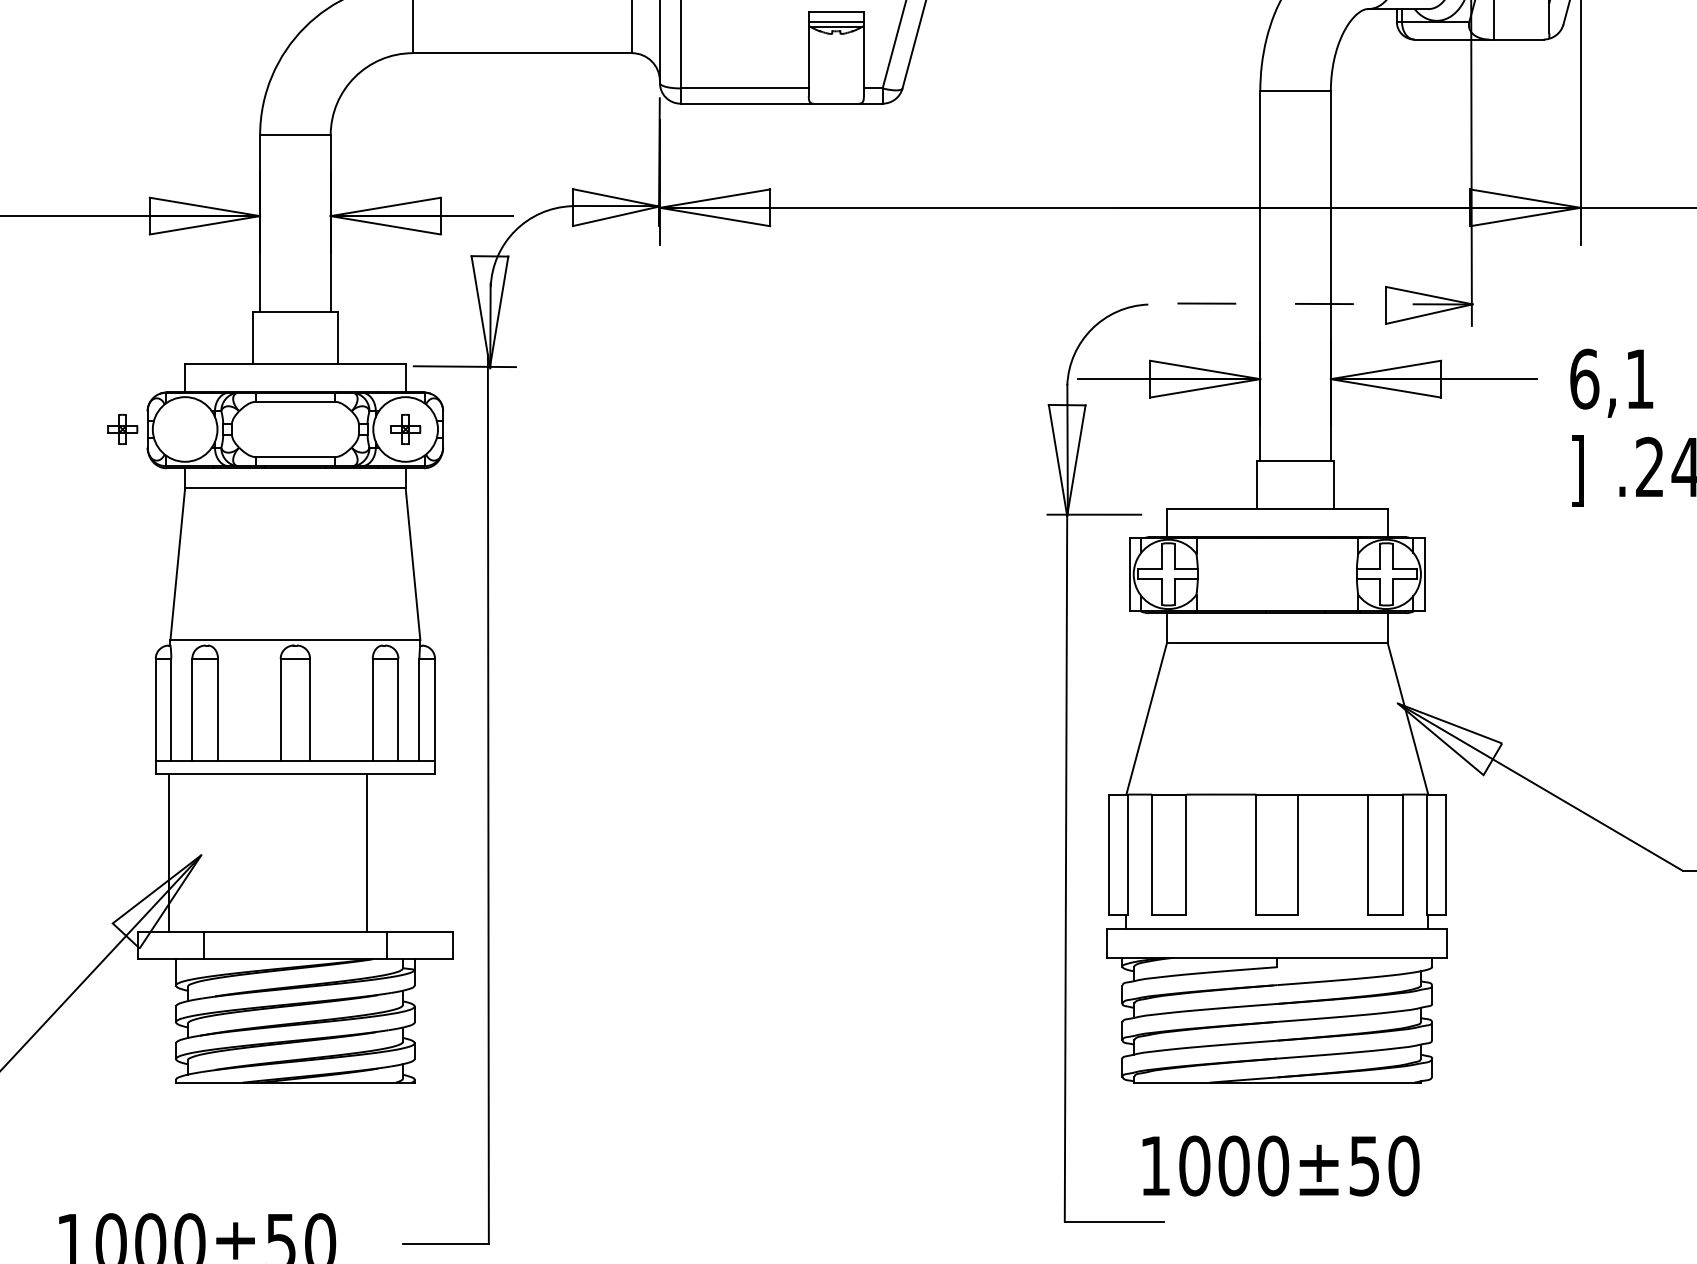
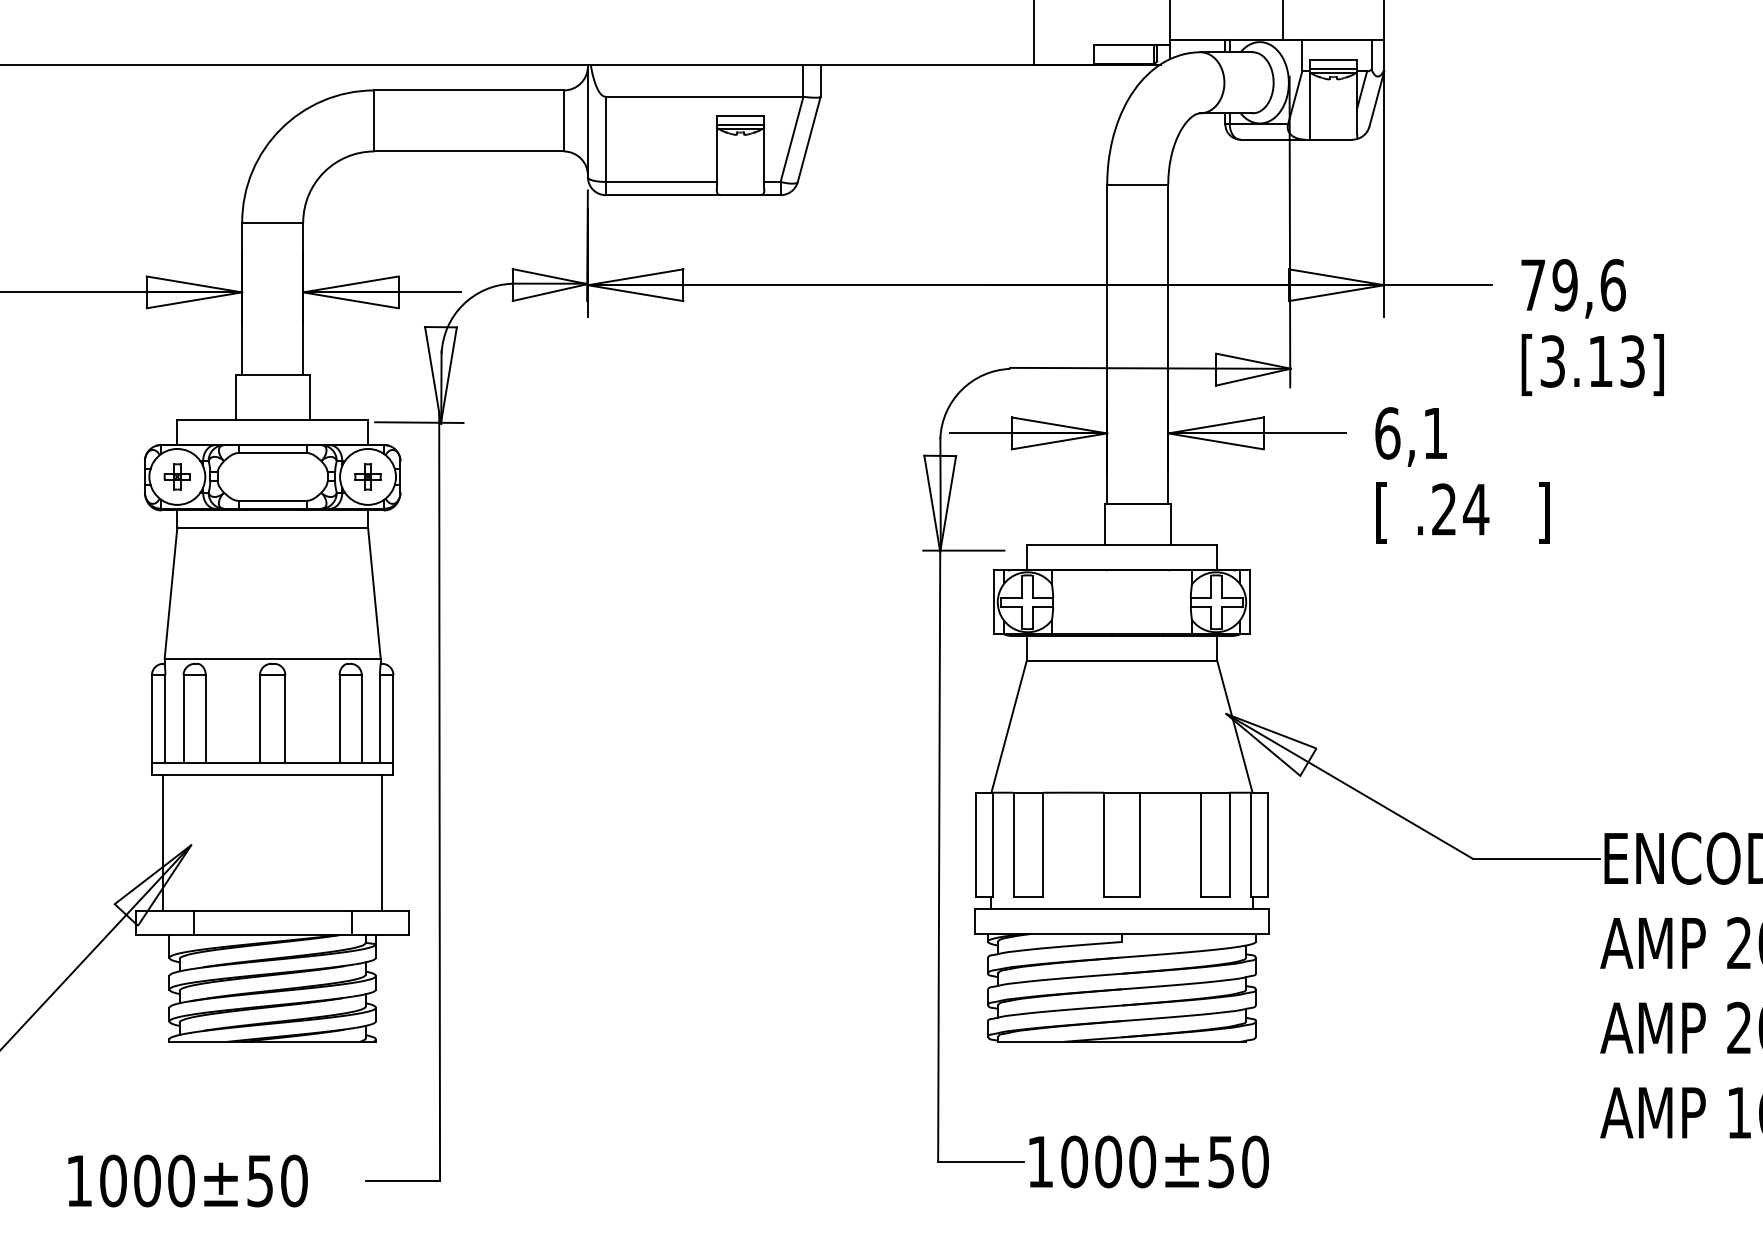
line: (1310, 304) -> (1150, 368), dashed -> solid
part: (121, 428) -> (176, 476), moved
text: (1577, 470) -> (1381, 512), ] -> [
line: (366, 852) -> (381, 842), moved
text: (1280, 1165) -> (1148, 1161), moved

